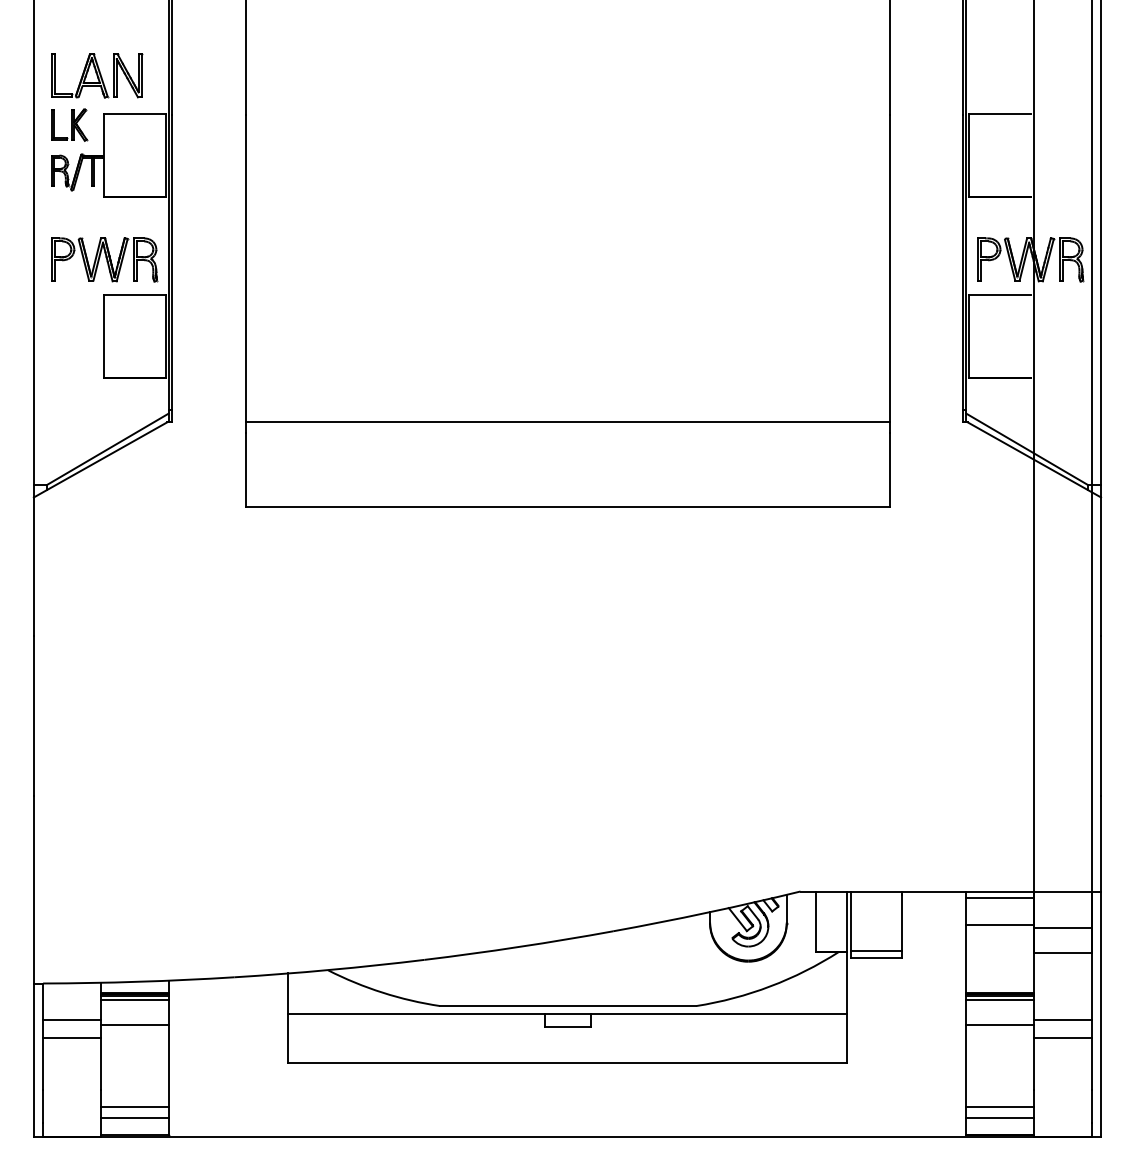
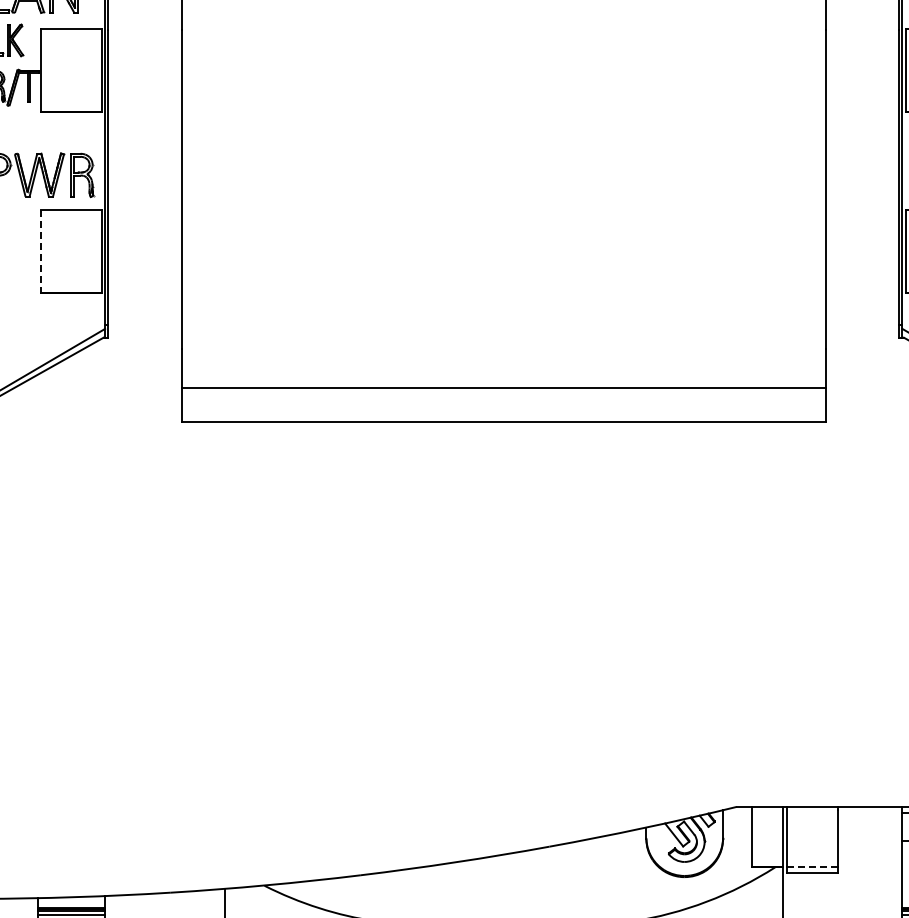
line: (104, 336) -> (40, 251), solid -> dashed
line: (567, 422) -> (503, 387), moved
line: (876, 951) -> (812, 866), solid -> dashed

